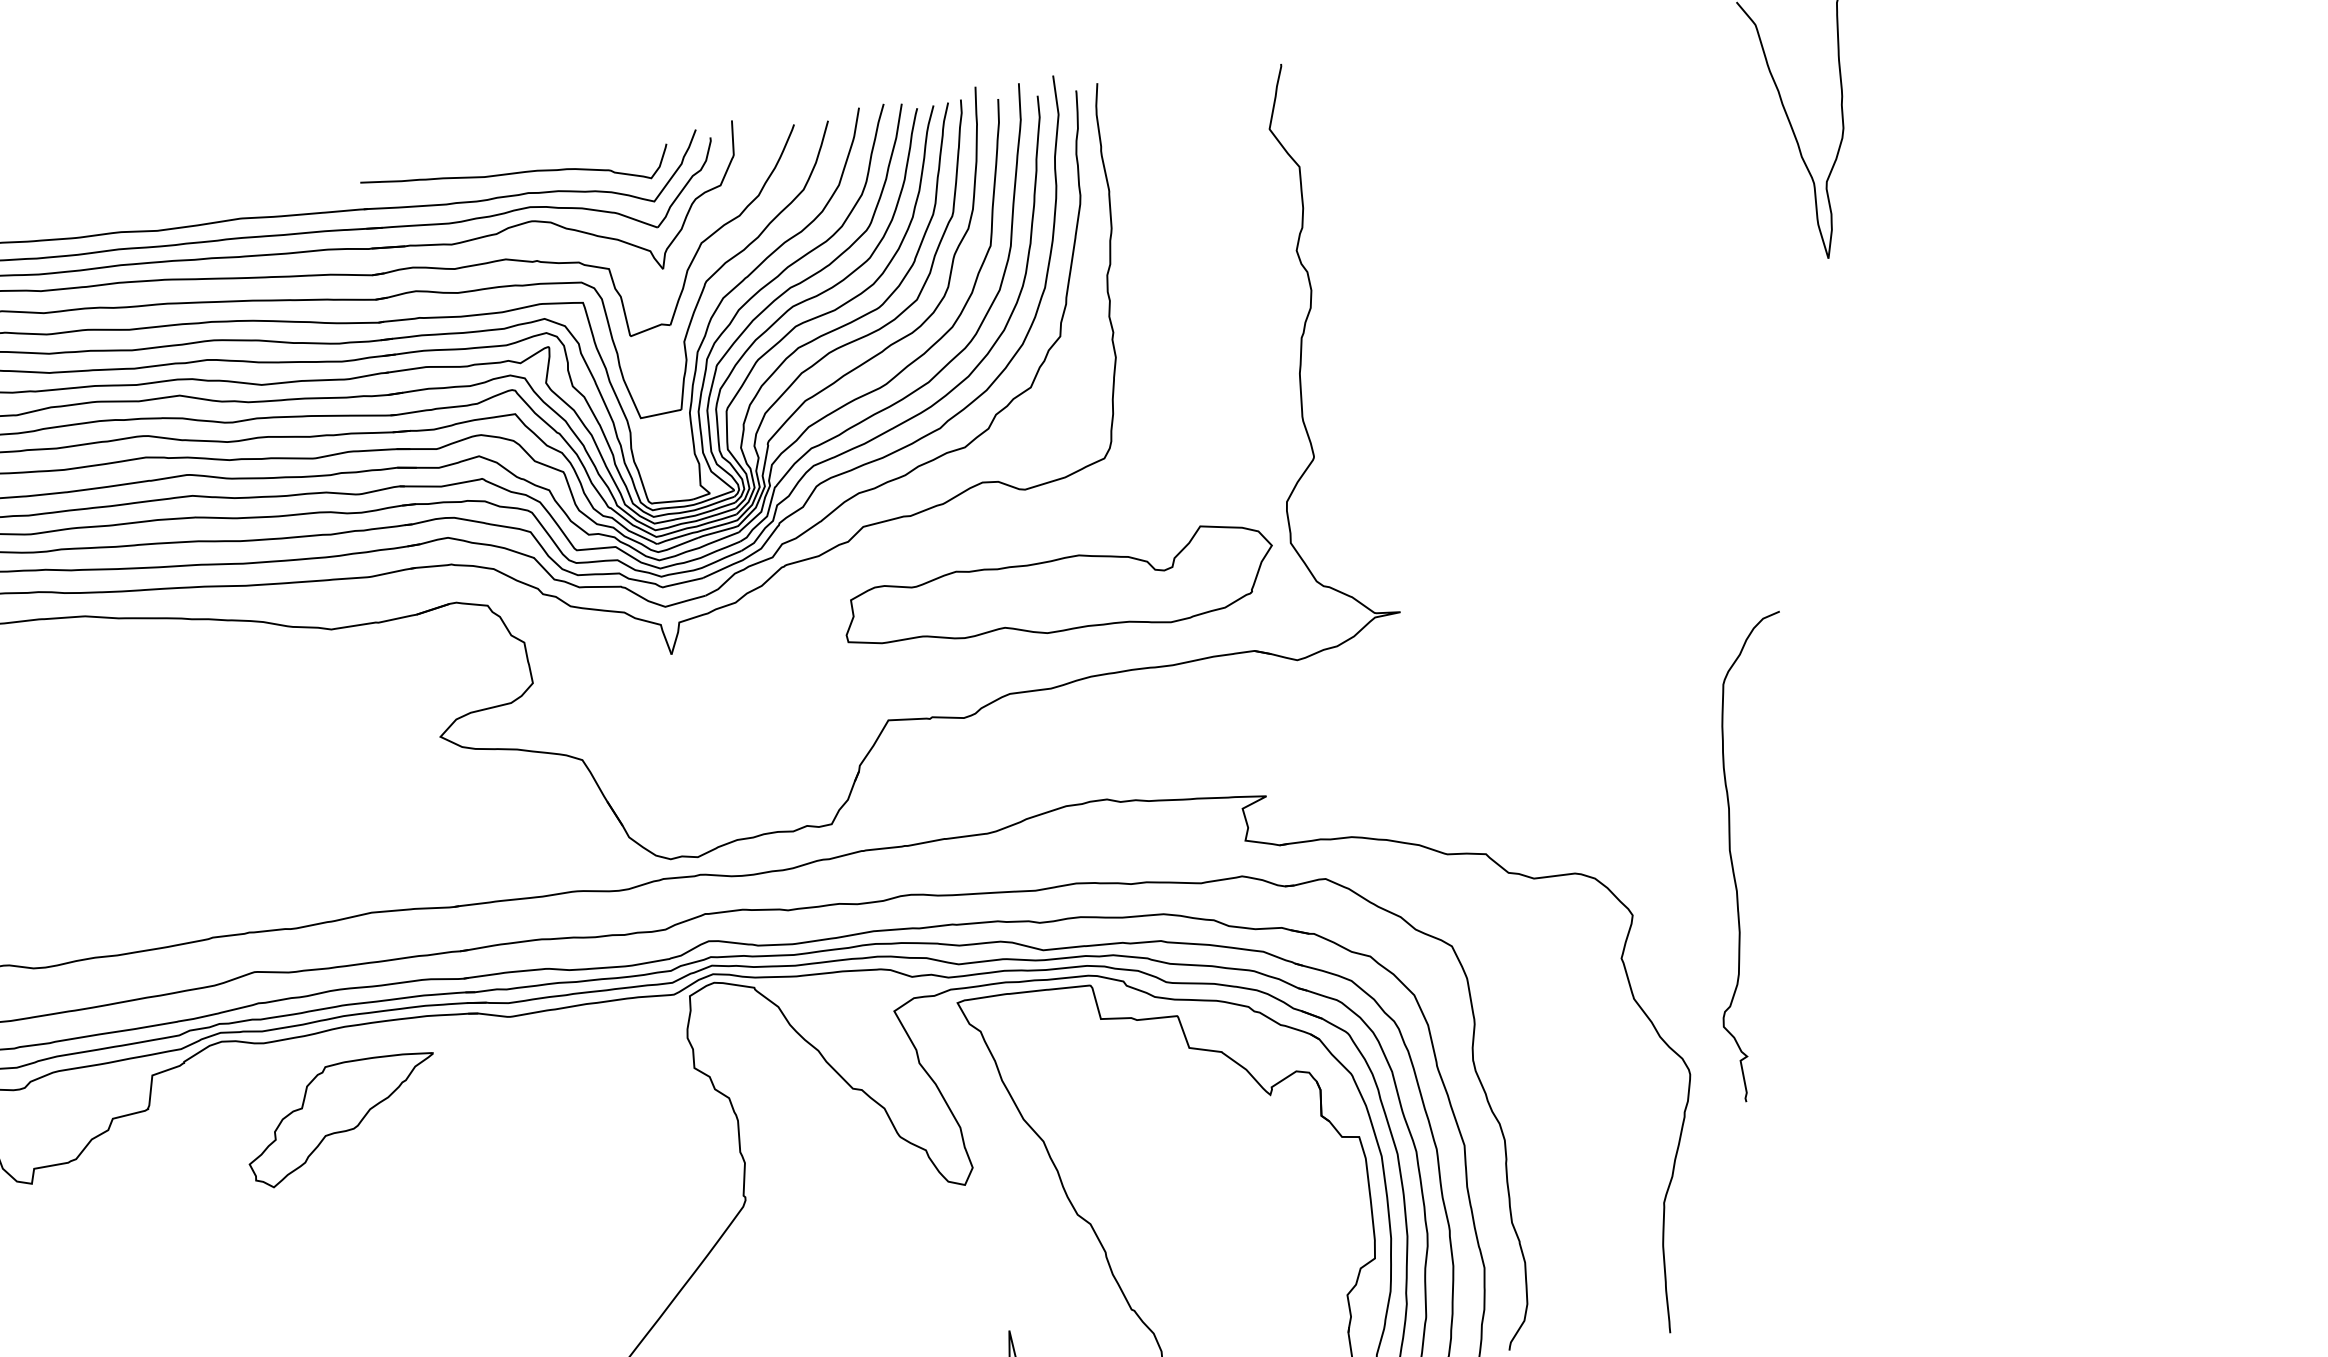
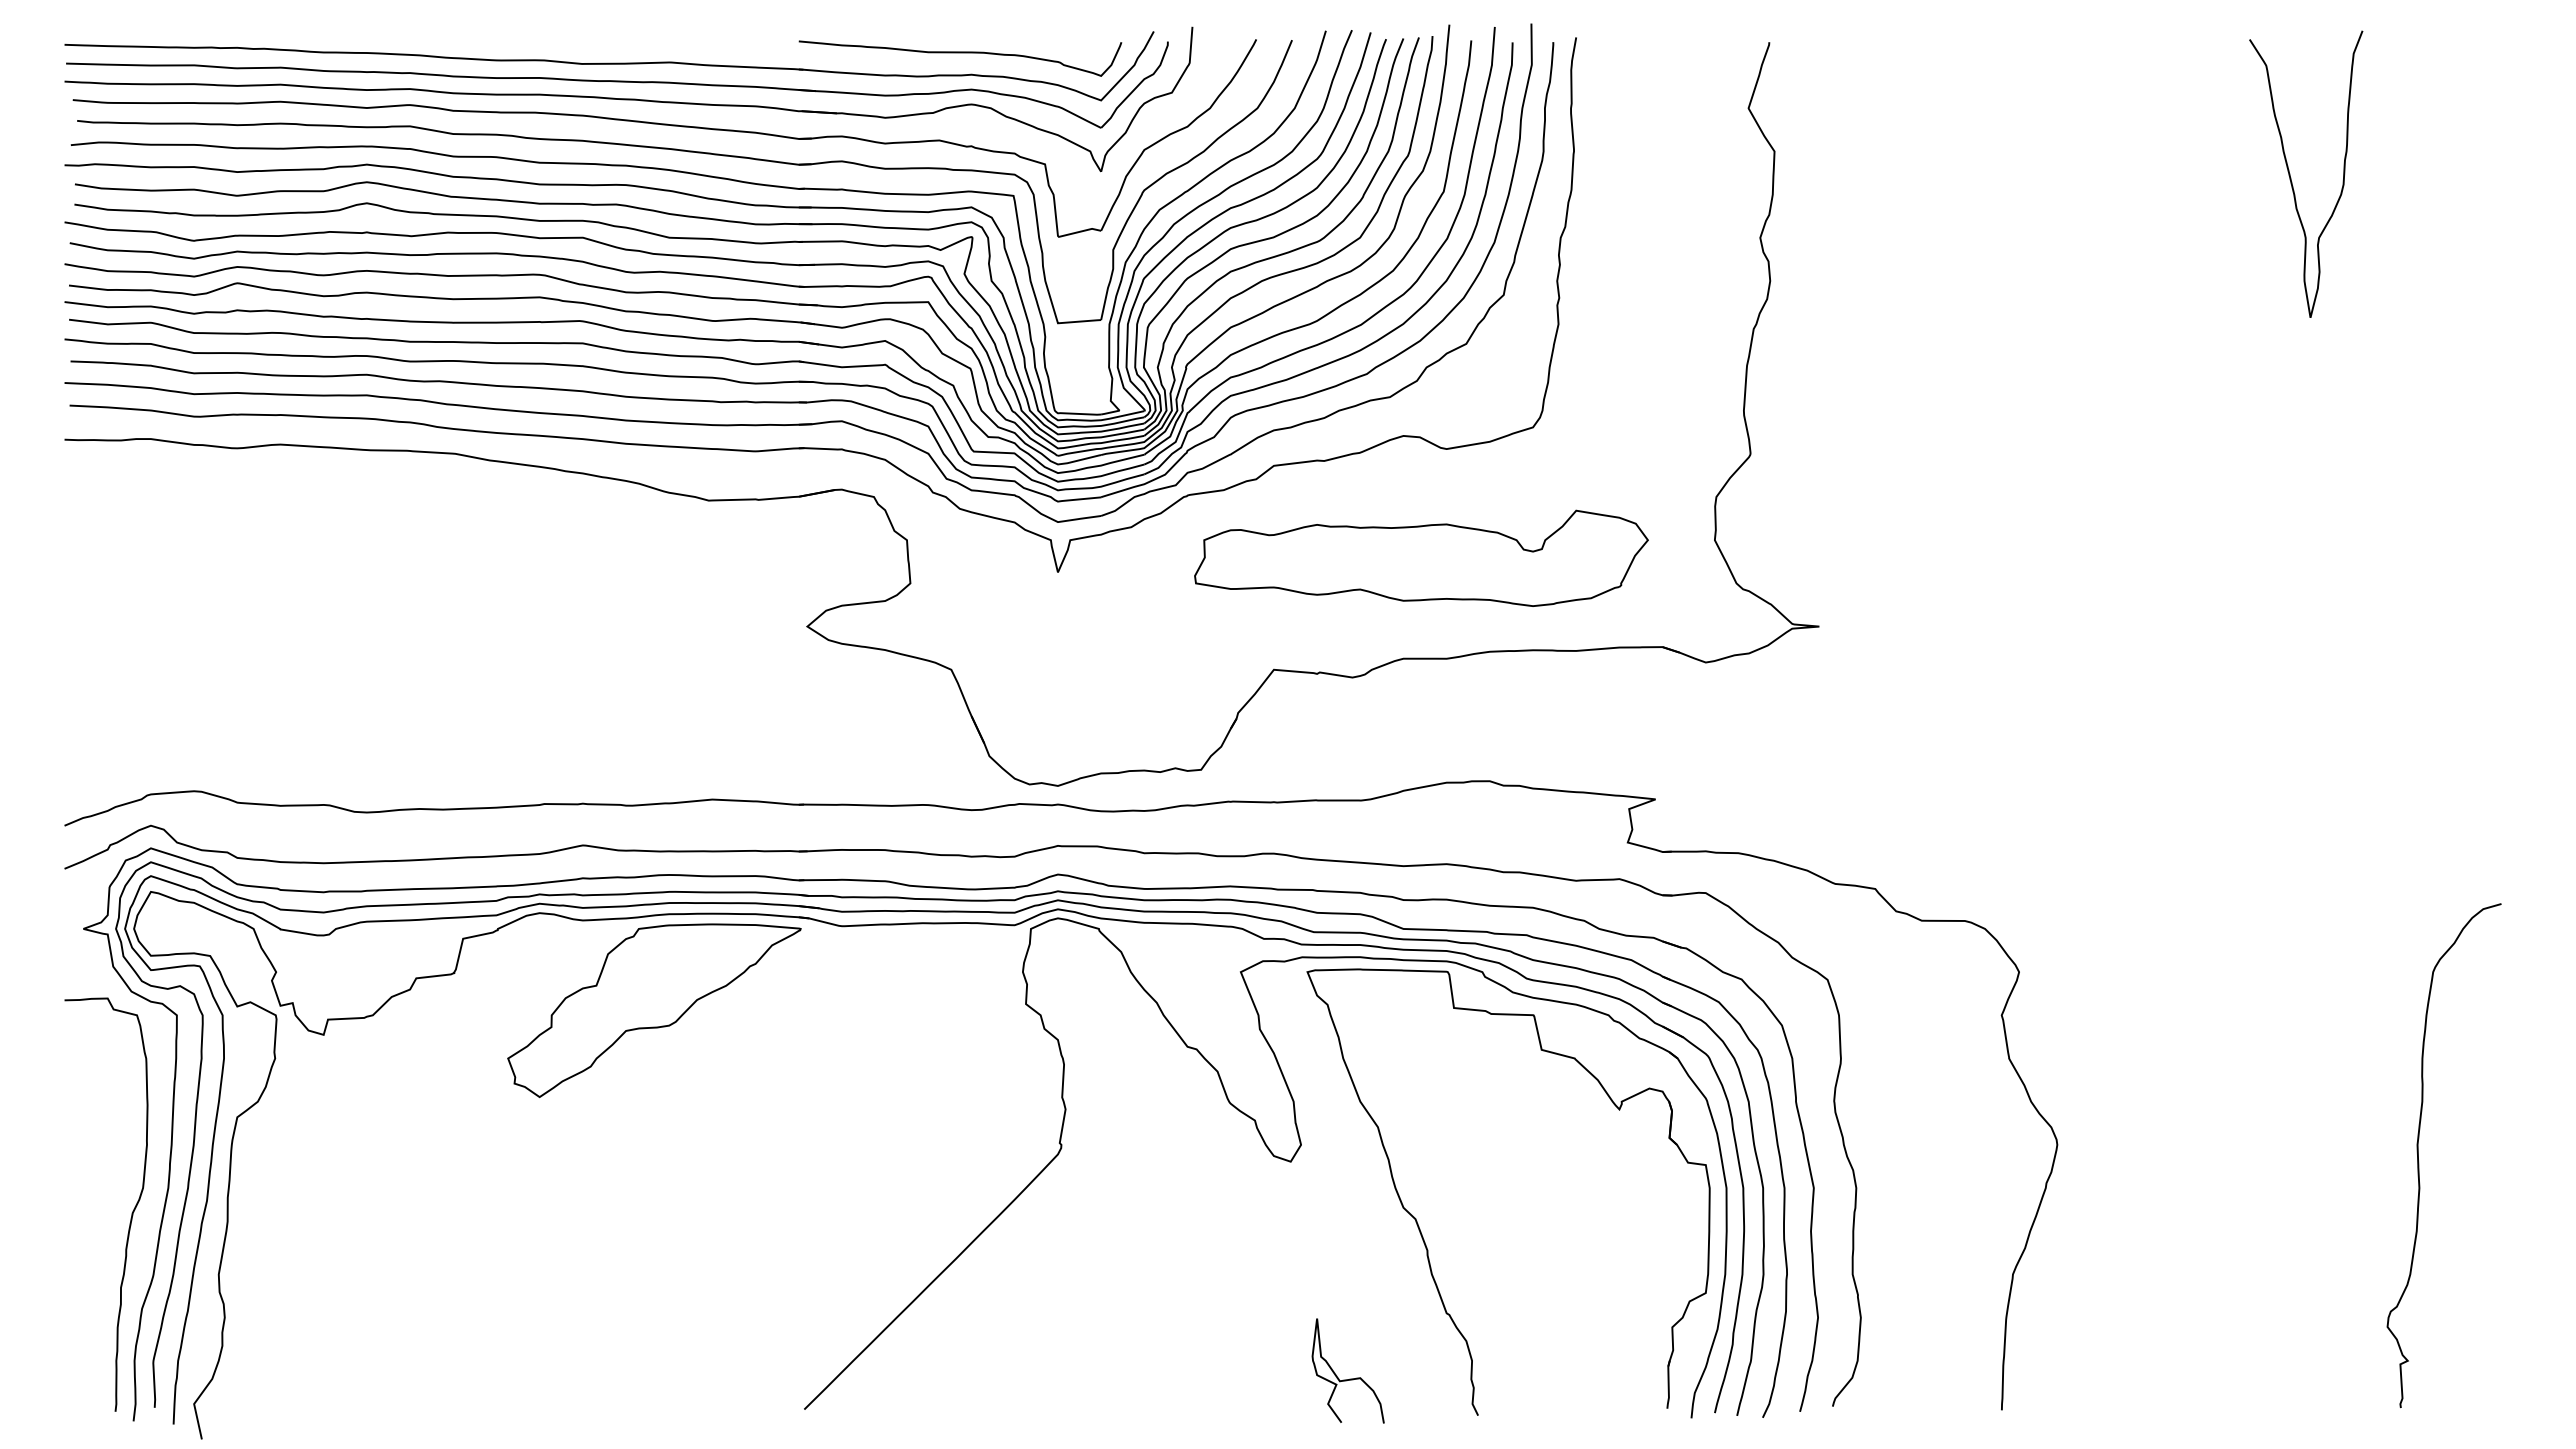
part: (1059, 589) -> (1421, 557), moved
curve: (1732, 860) -> (2418, 1155), moved
part: (342, 1119) -> (654, 1010), size x1.43

